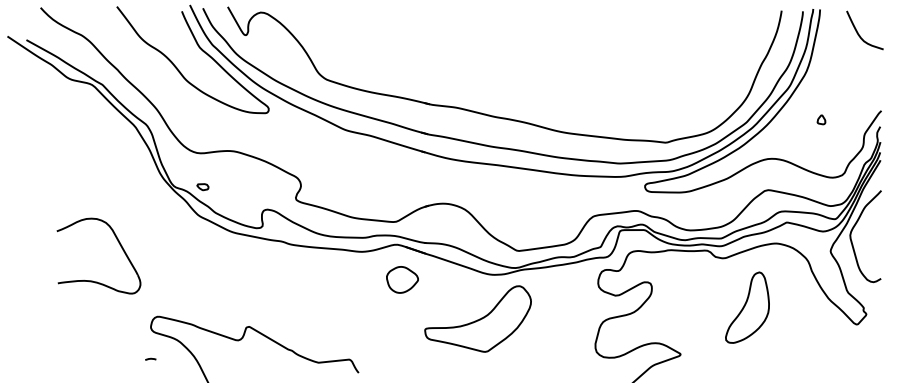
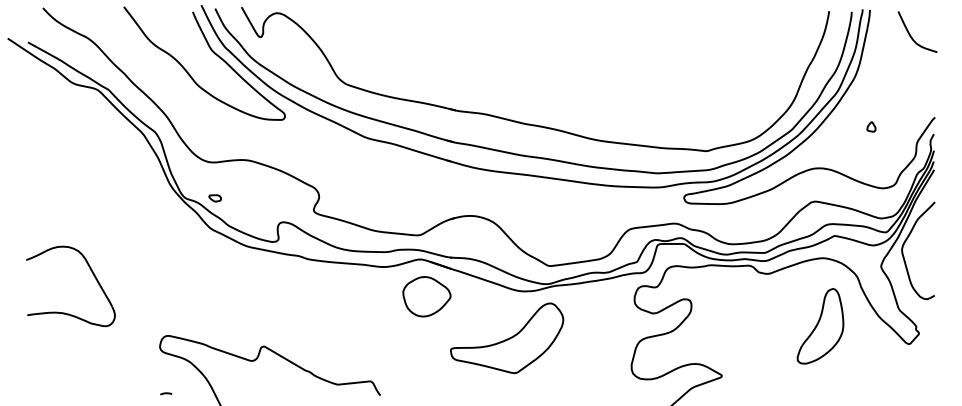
part: (118, 243) -> (91, 273), moved
part: (402, 279) -> (426, 296), size x1.43
part: (747, 307) -> (820, 326), moved
line: (150, 358) -> (165, 392), moved

